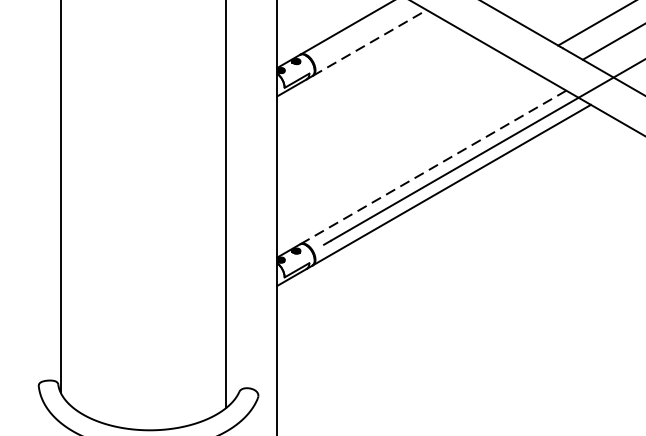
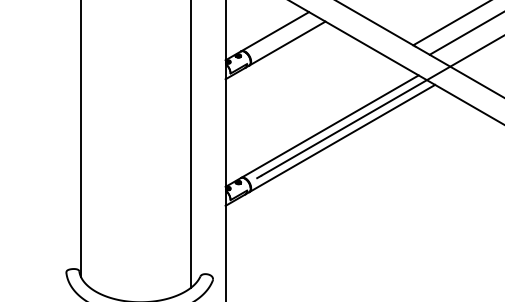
line: (369, 42) -> (287, 43), dashed -> solid
line: (432, 167) -> (329, 126), dashed -> solid

